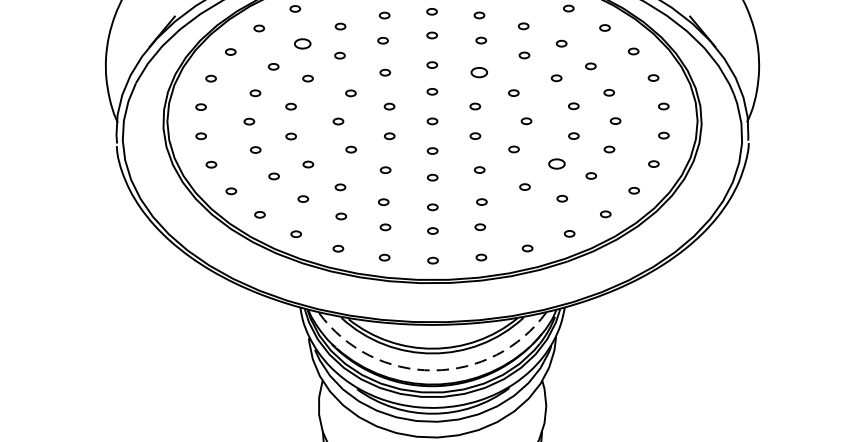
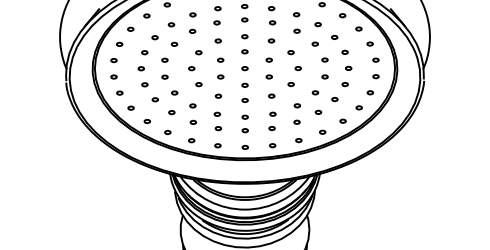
part: (302, 43) -> (171, 24), size x0.62
part: (479, 71) -> (271, 40), size x0.62
part: (557, 163) -> (315, 92), size x0.62
part: (523, 214) -> (296, 121), added
arc: (433, 370) -> (245, 209), dashed -> solid

